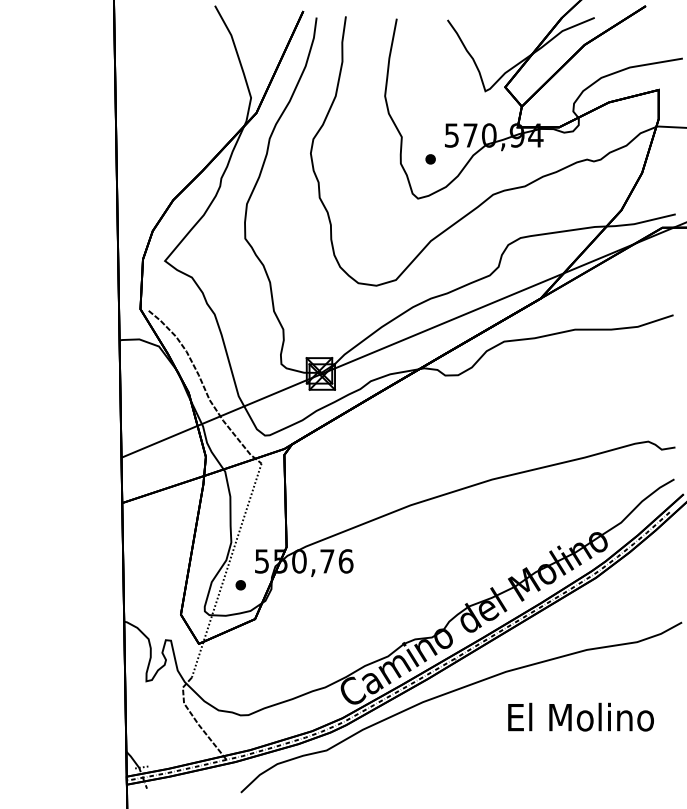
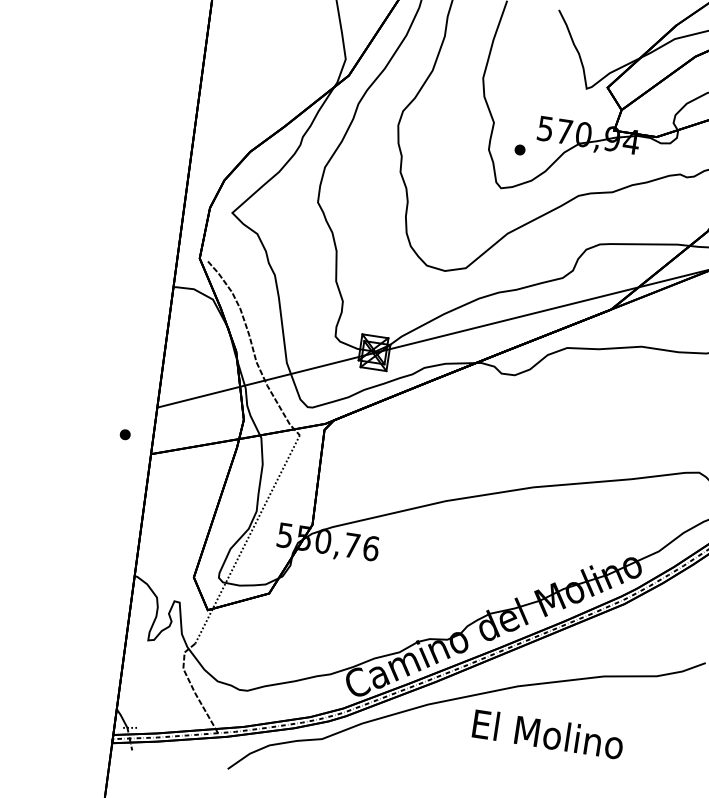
part: (240, 585) -> (124, 434), moved
text: (580, 716) -> (547, 733), moved

